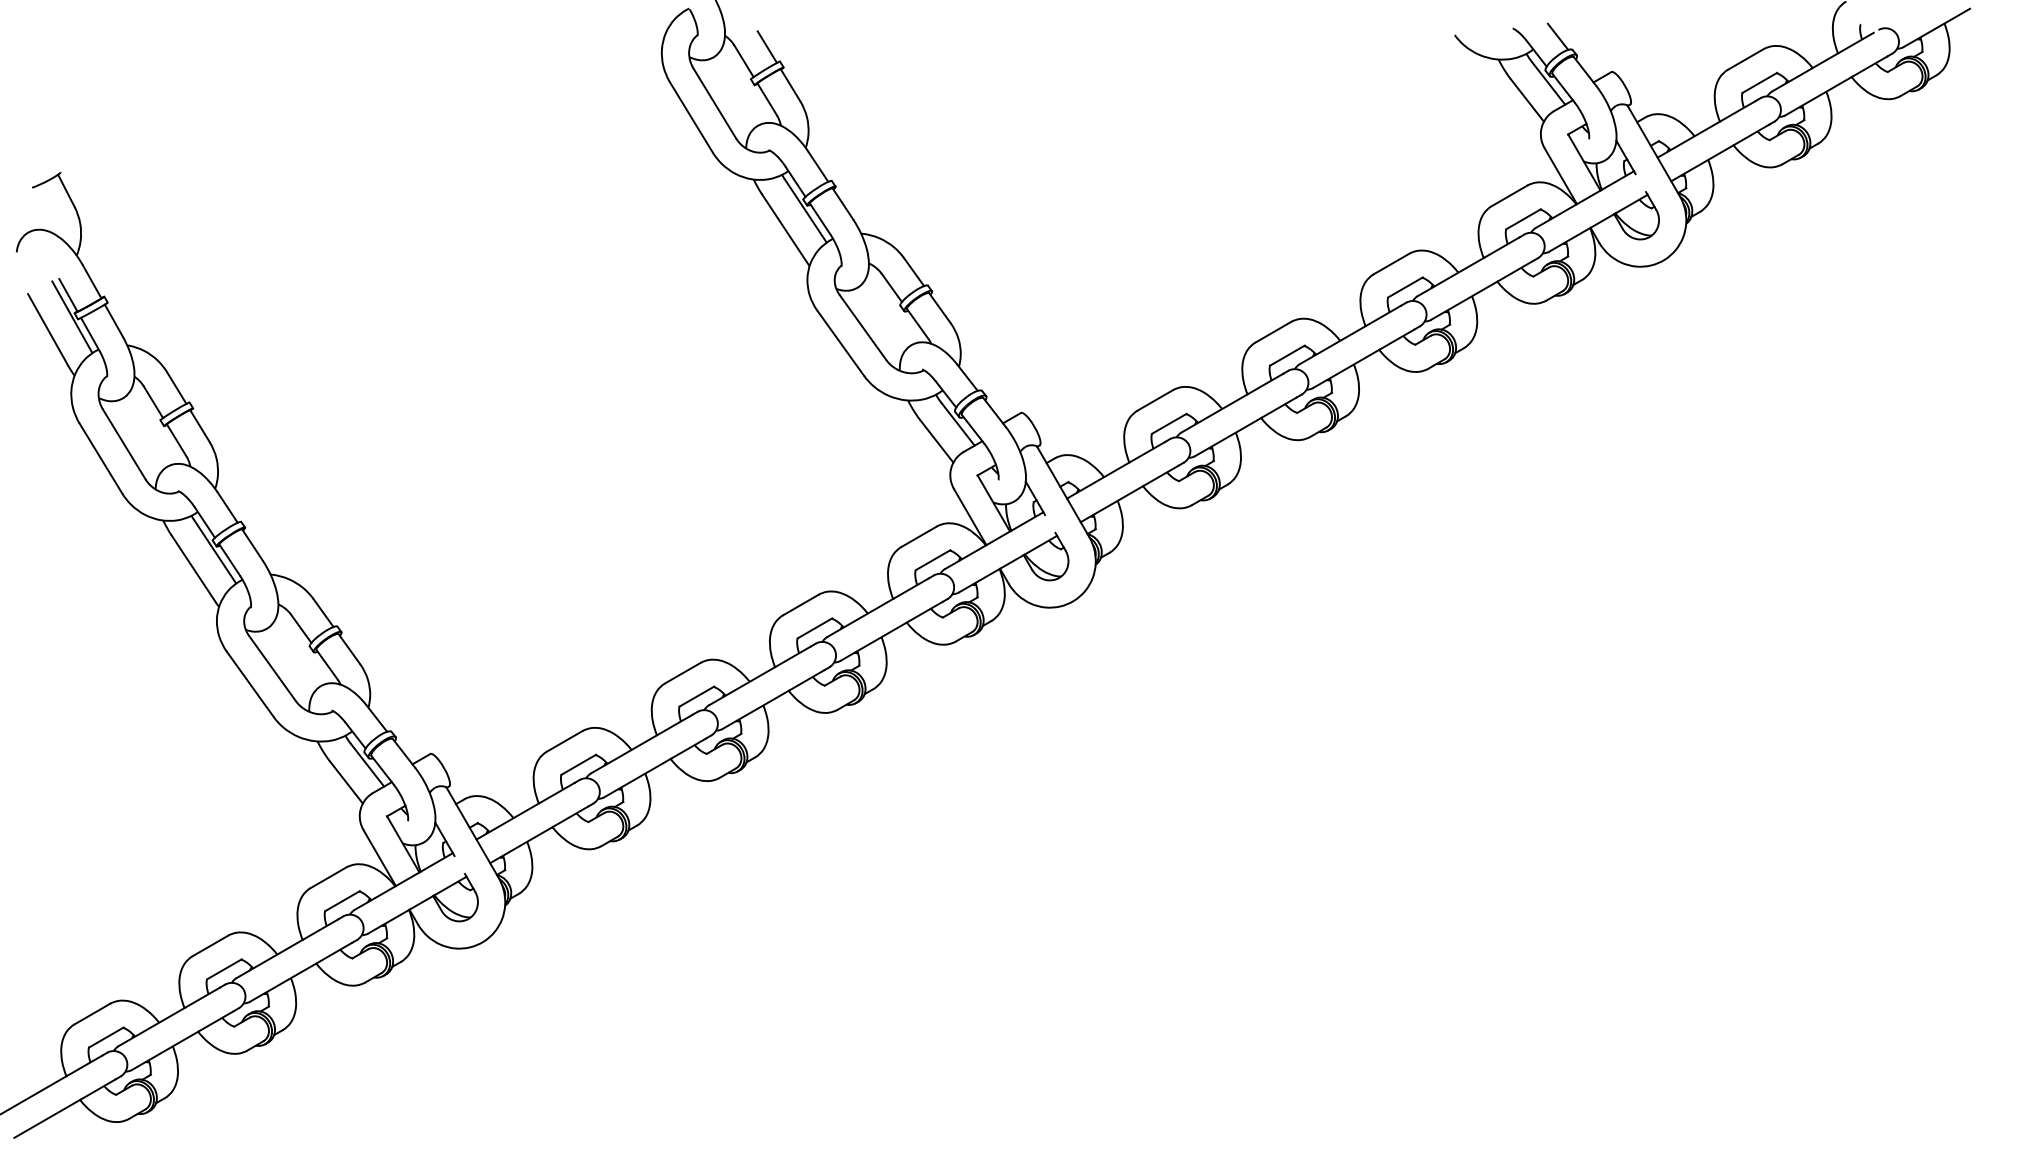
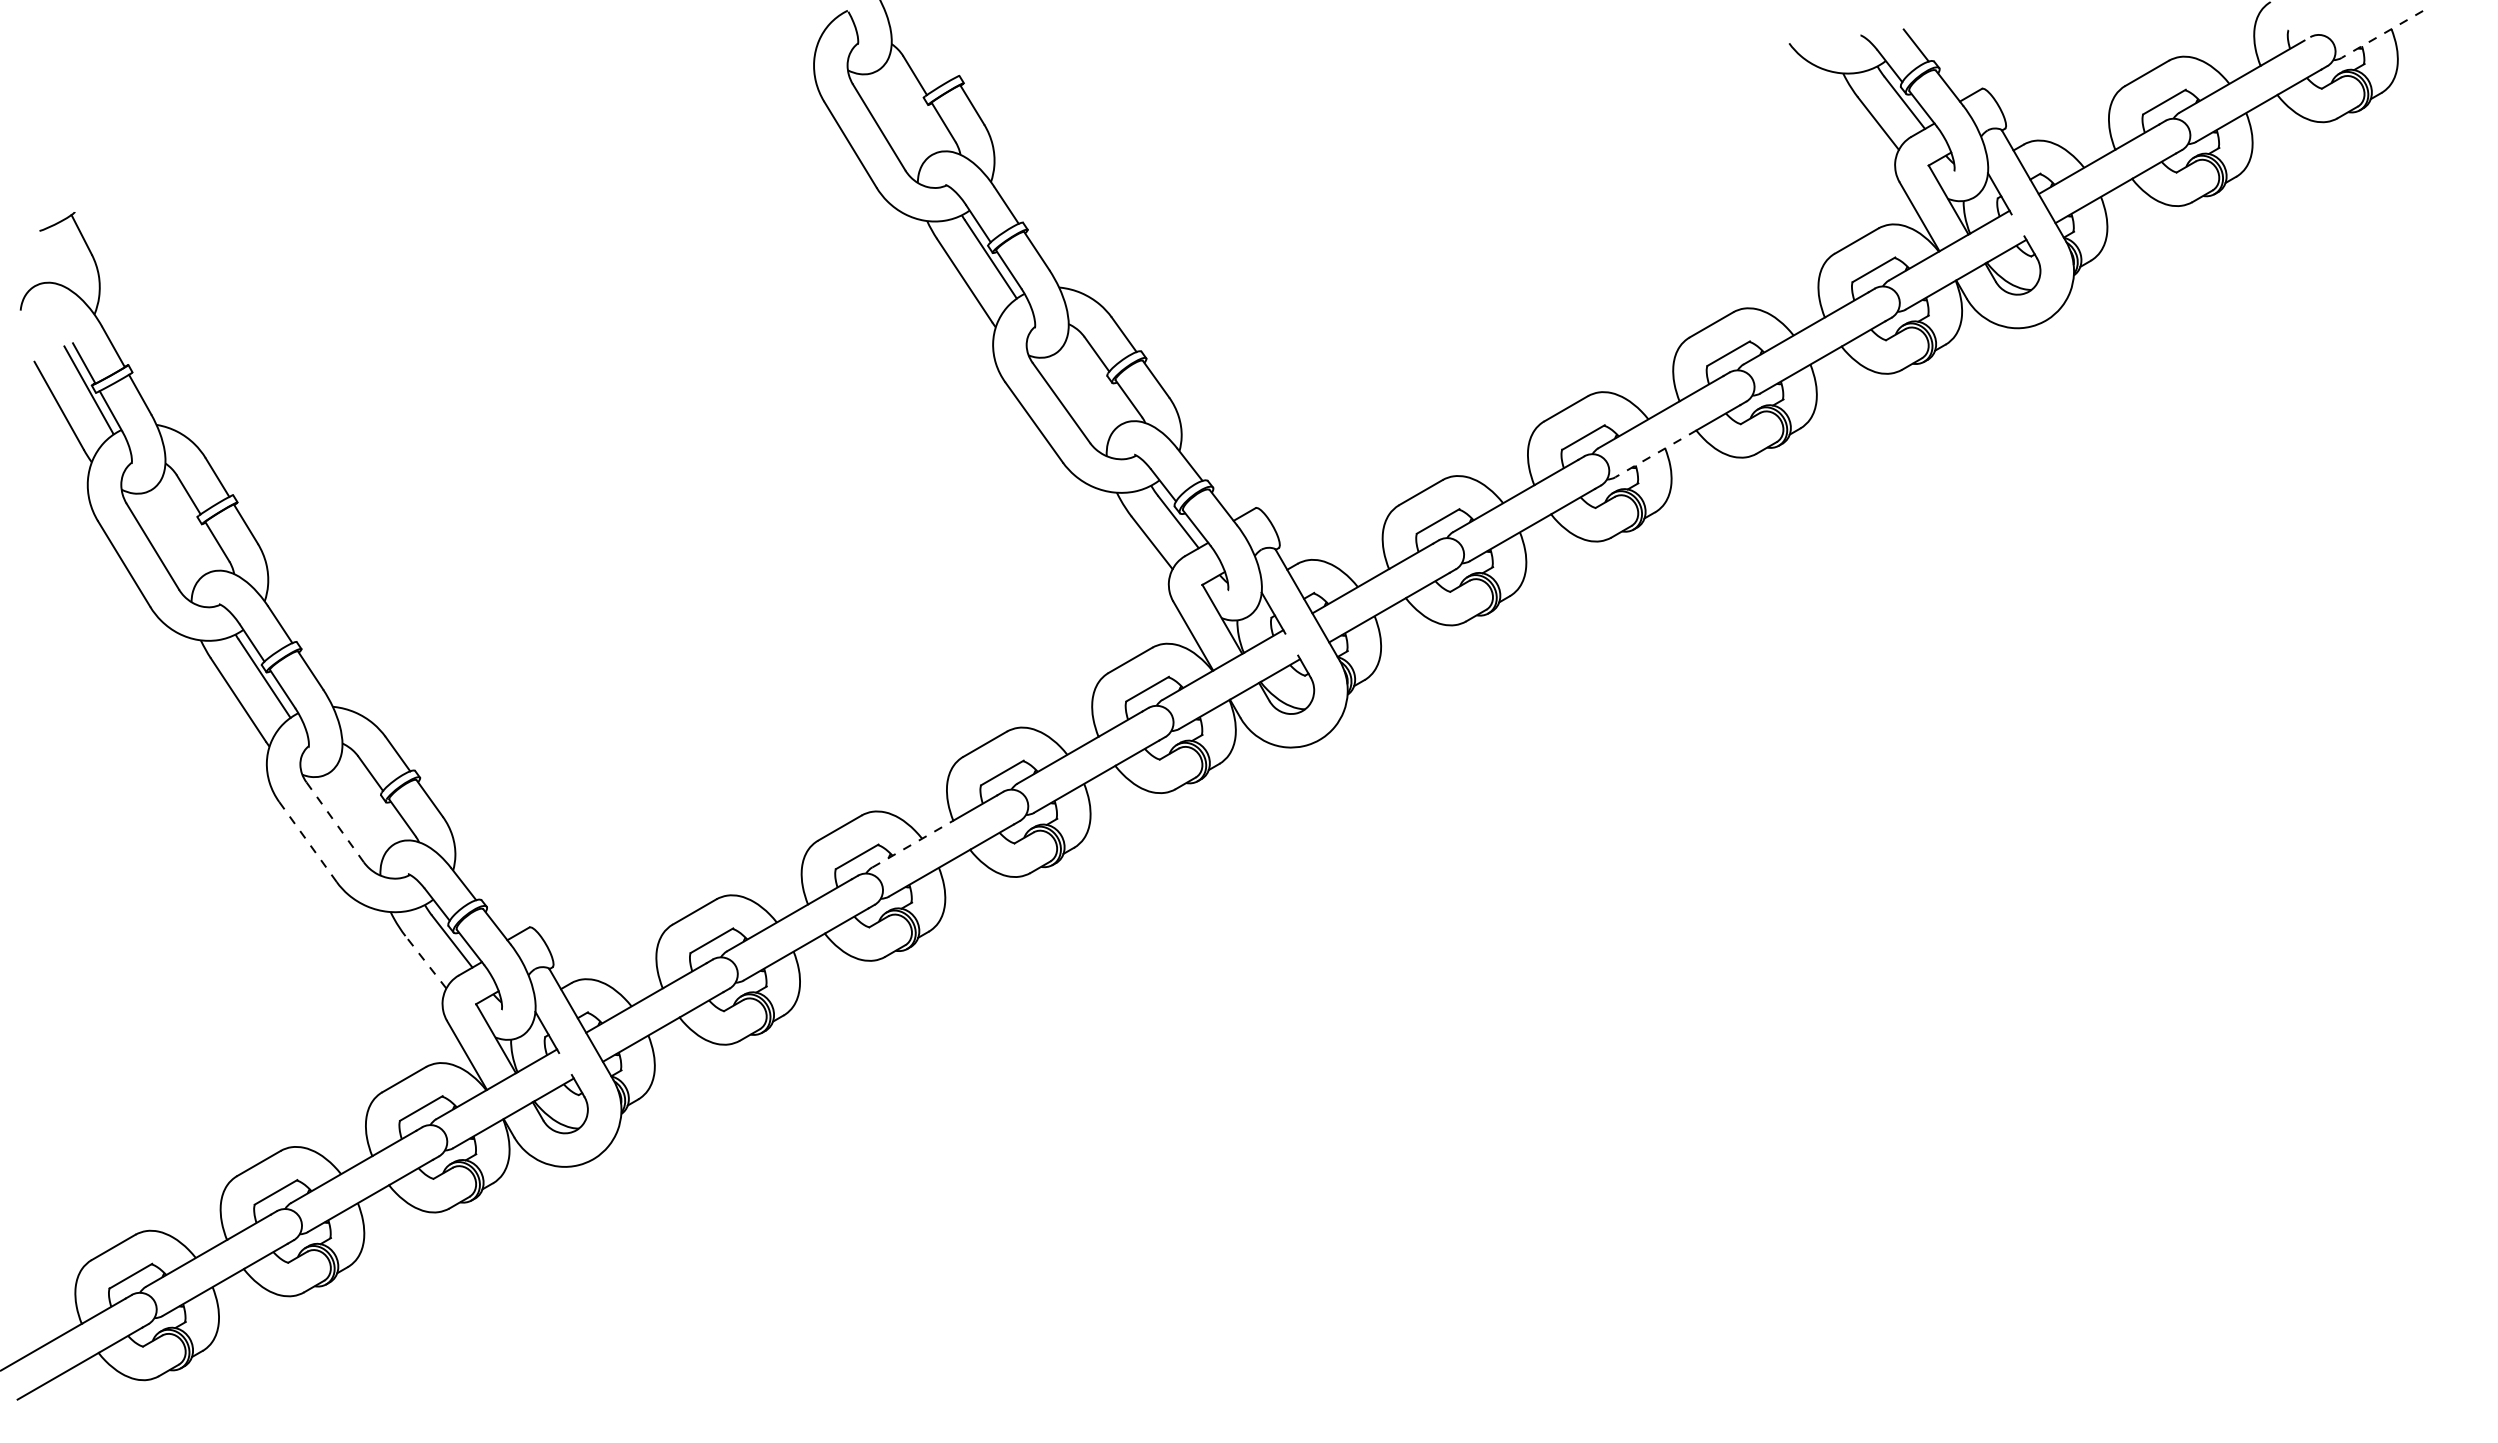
line: (1937, 27) -> (2382, 34), solid -> dashed
line: (767, 46) -> (943, 57), removed
line: (1346, 368) -> (1656, 453), solid -> dashed
line: (271, 667) -> (334, 821), solid -> dashed
line: (249, 684) -> (307, 841), solid -> dashed
line: (742, 686) -> (913, 844), solid -> dashed
line: (345, 781) -> (425, 961), solid -> dashed

